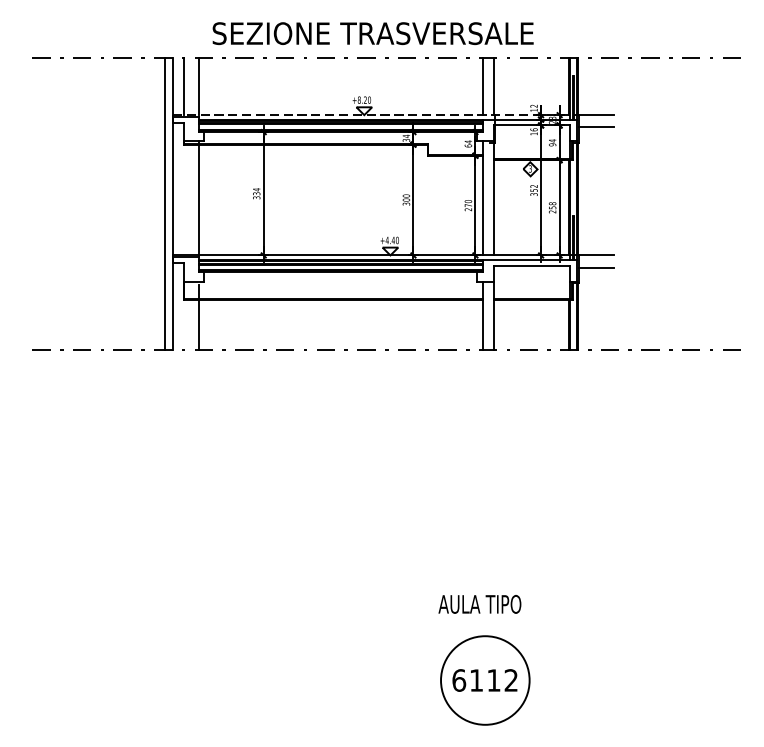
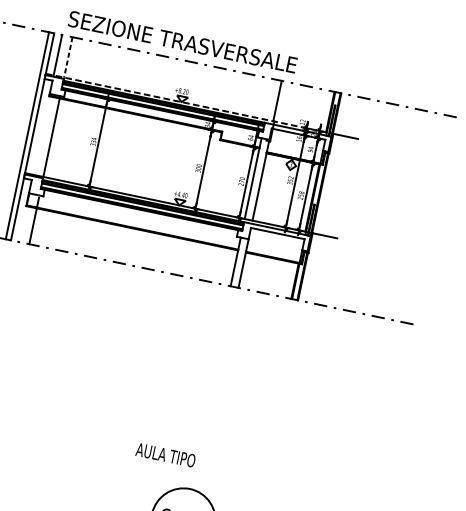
text: (372, 33) -> (182, 41), moved
line: (198, 86) -> (68, 57), solid -> dashed
line: (482, 86) -> (269, 99), removed
line: (595, 127) -> (343, 145), removed
line: (595, 267) -> (322, 244), removed
text: (479, 604) -> (165, 455), moved

